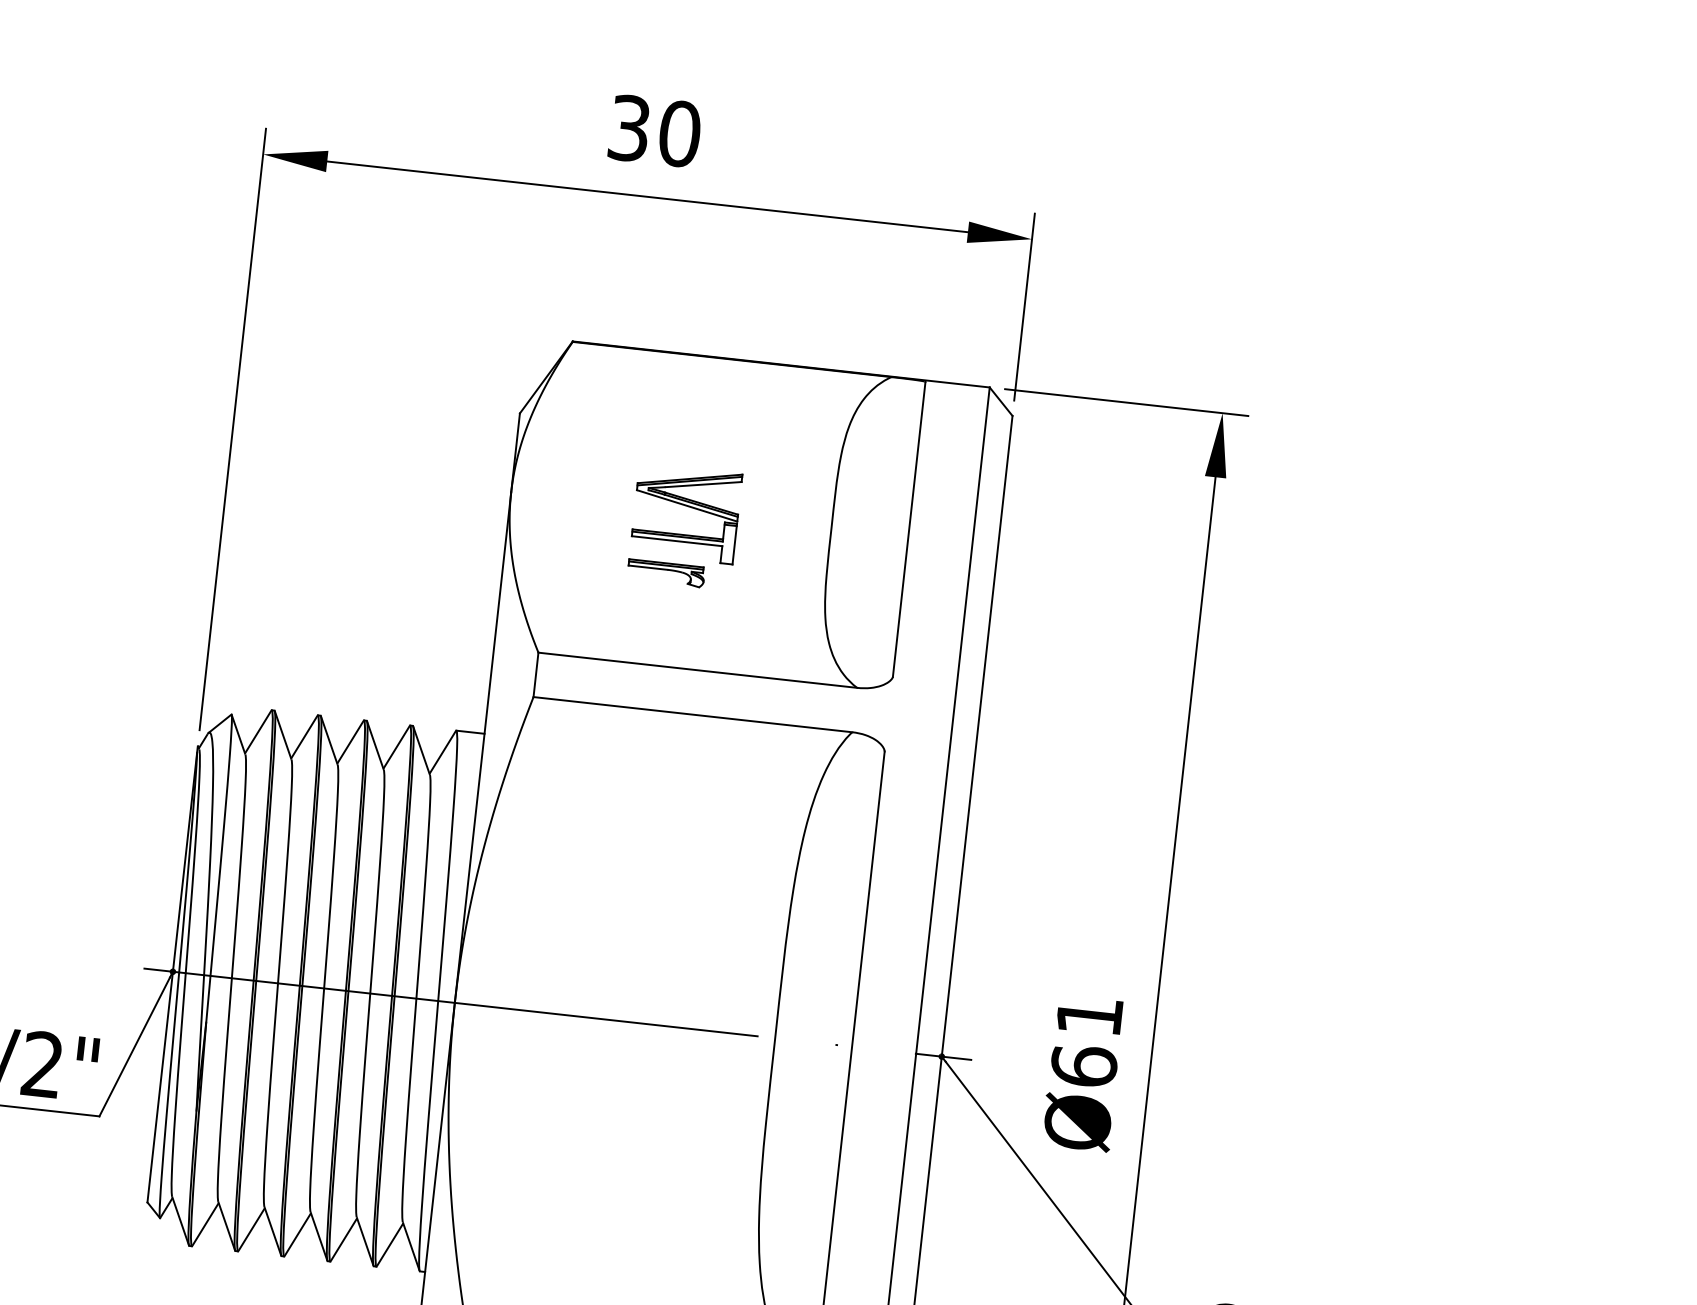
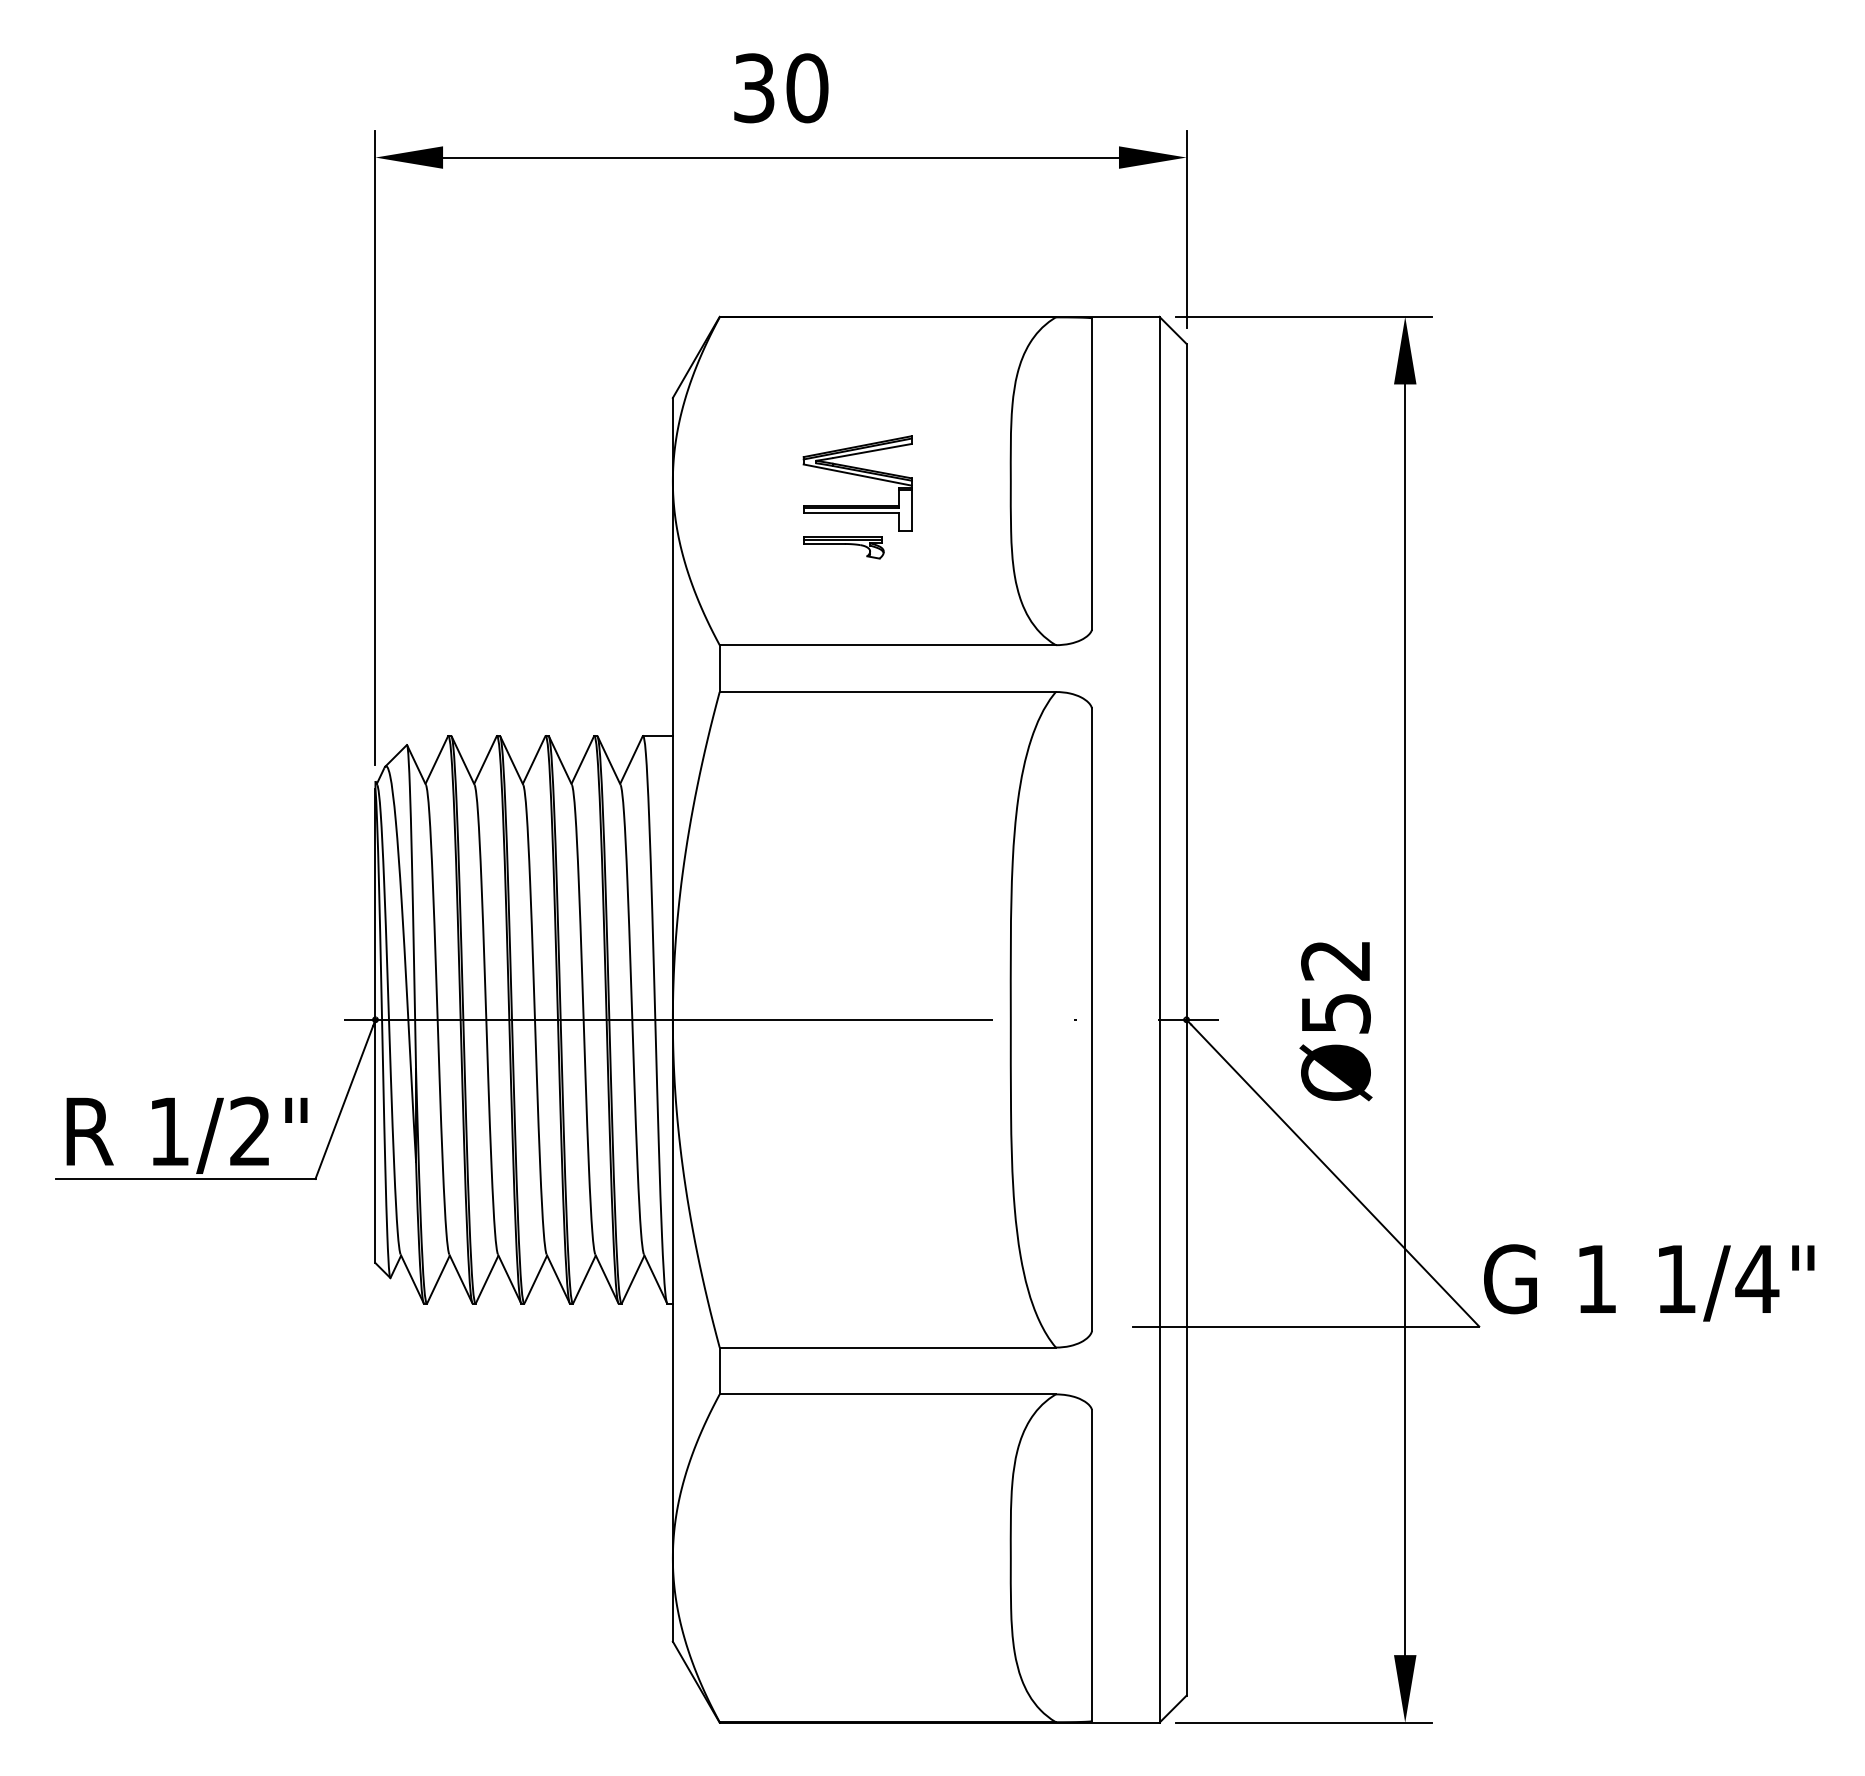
text: (1086, 1041) -> (1335, 987), Ø61 -> Ø52

